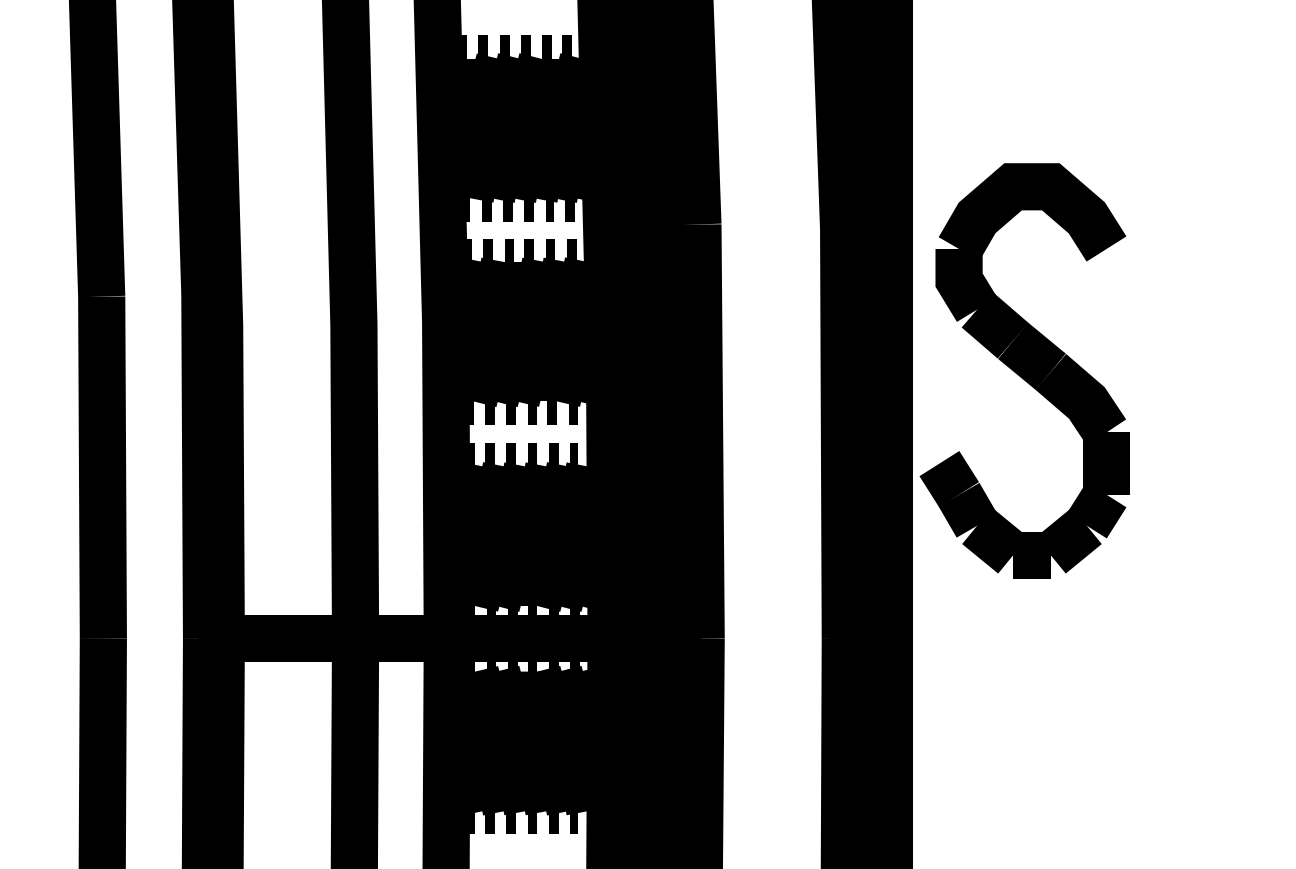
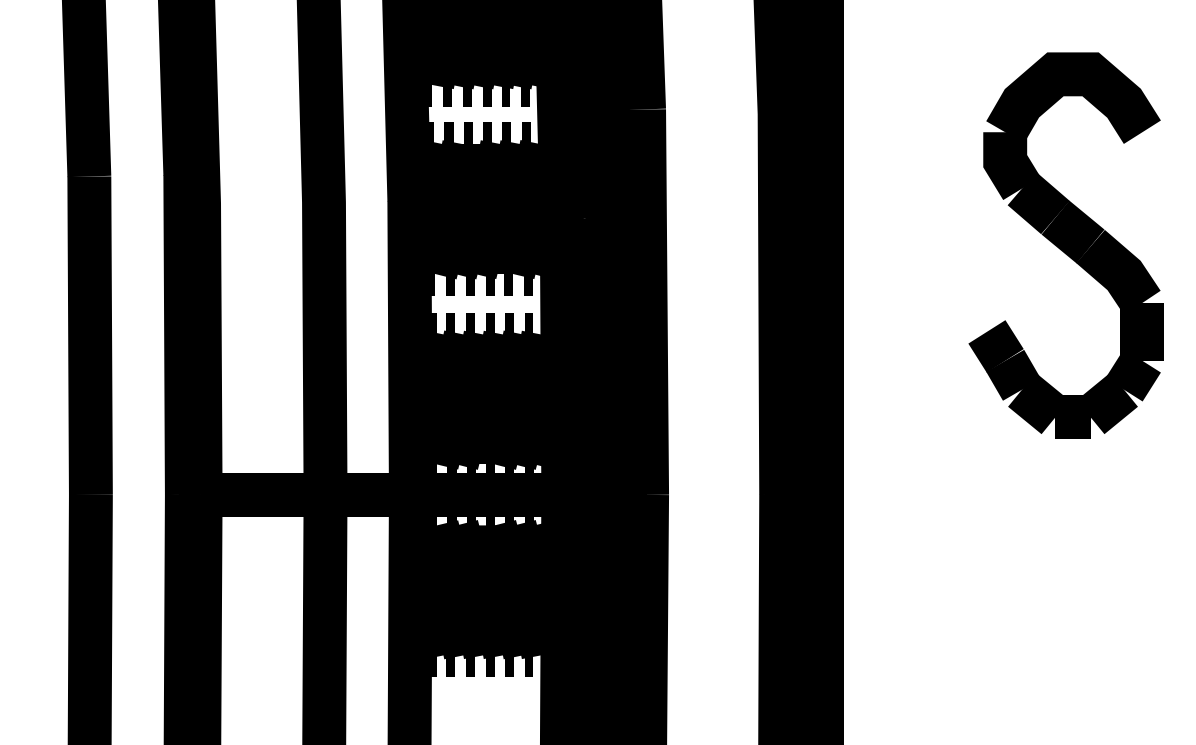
part: (1024, 370) -> (1066, 245), moved

